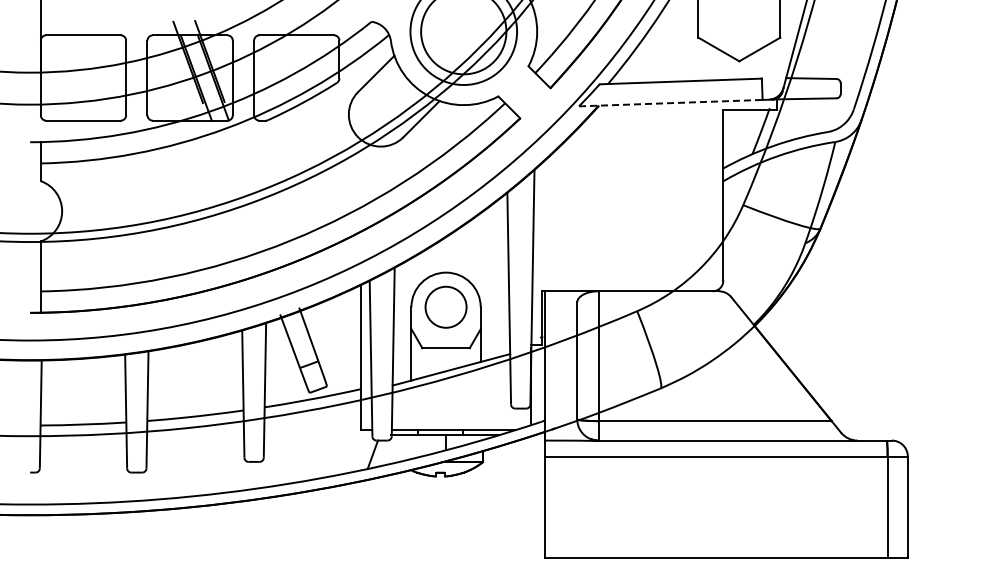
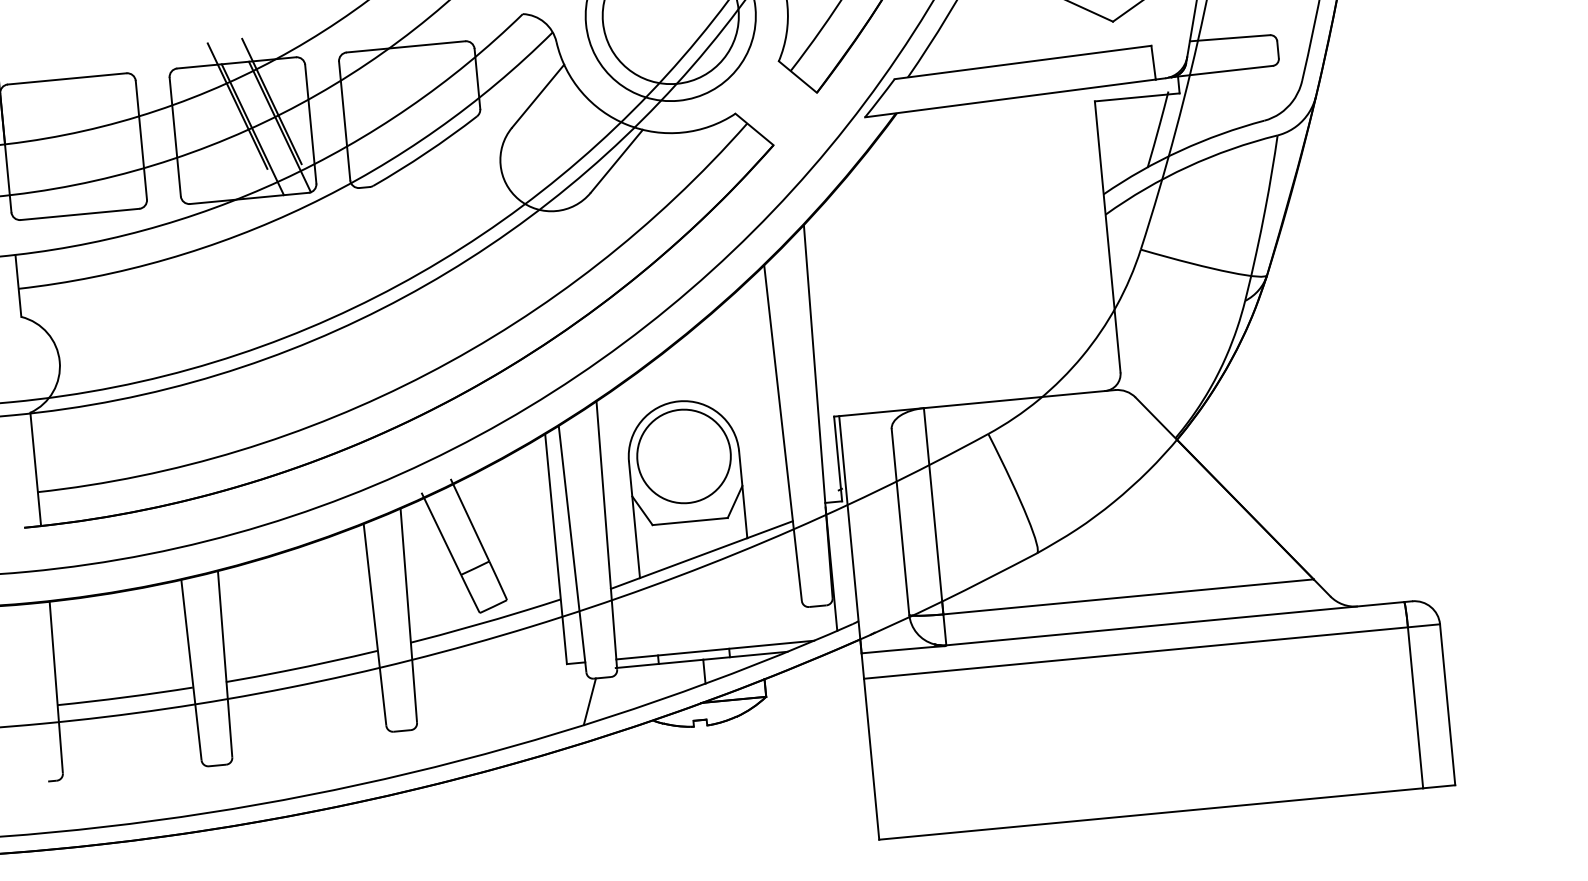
line: (670, 103) -> (1009, 99), dashed -> solid
circle: (445, 306) -> (683, 455), size x1.43

